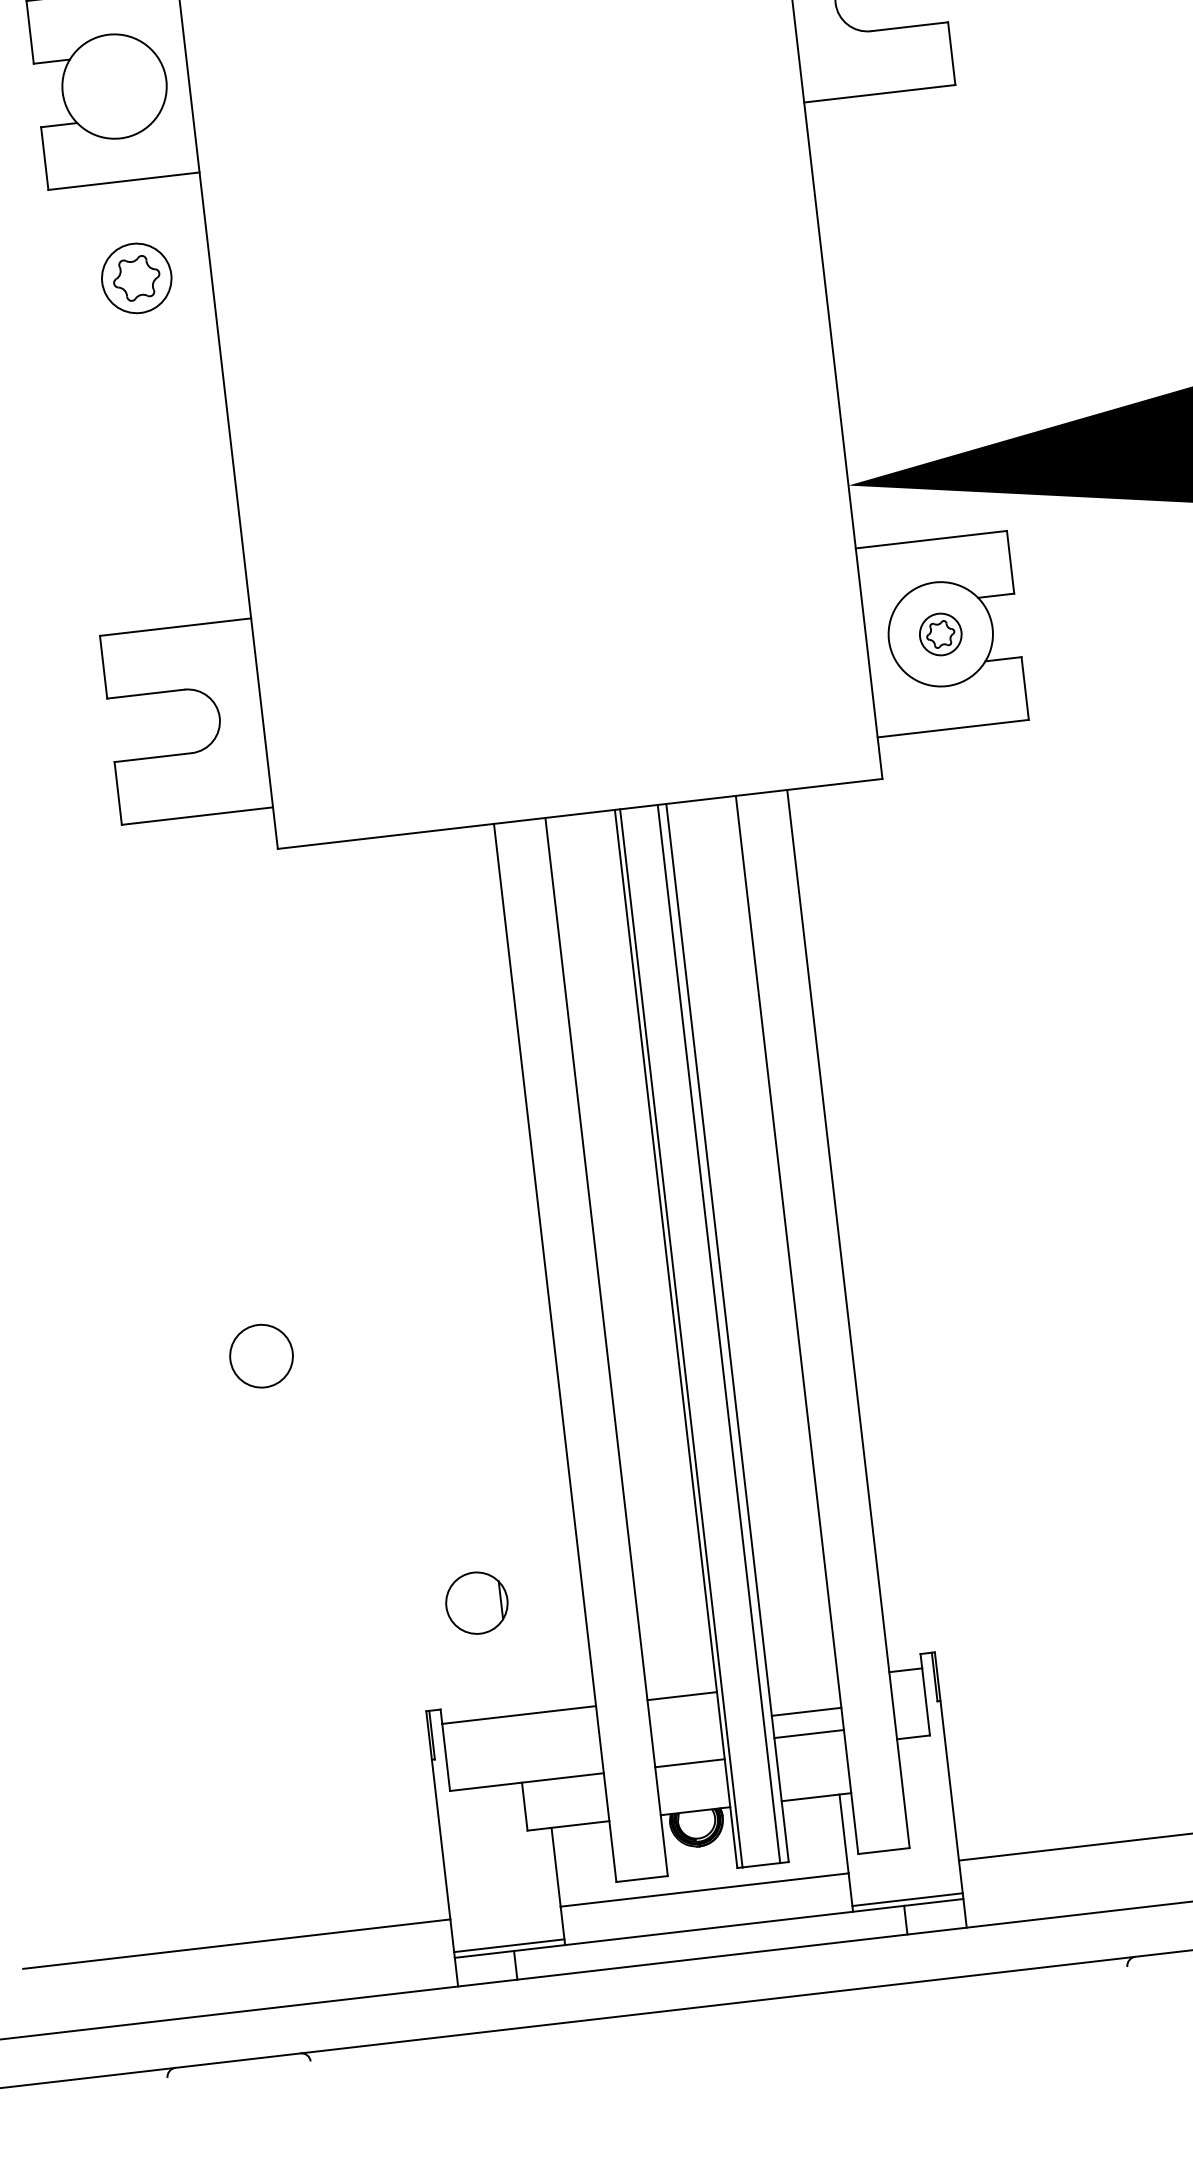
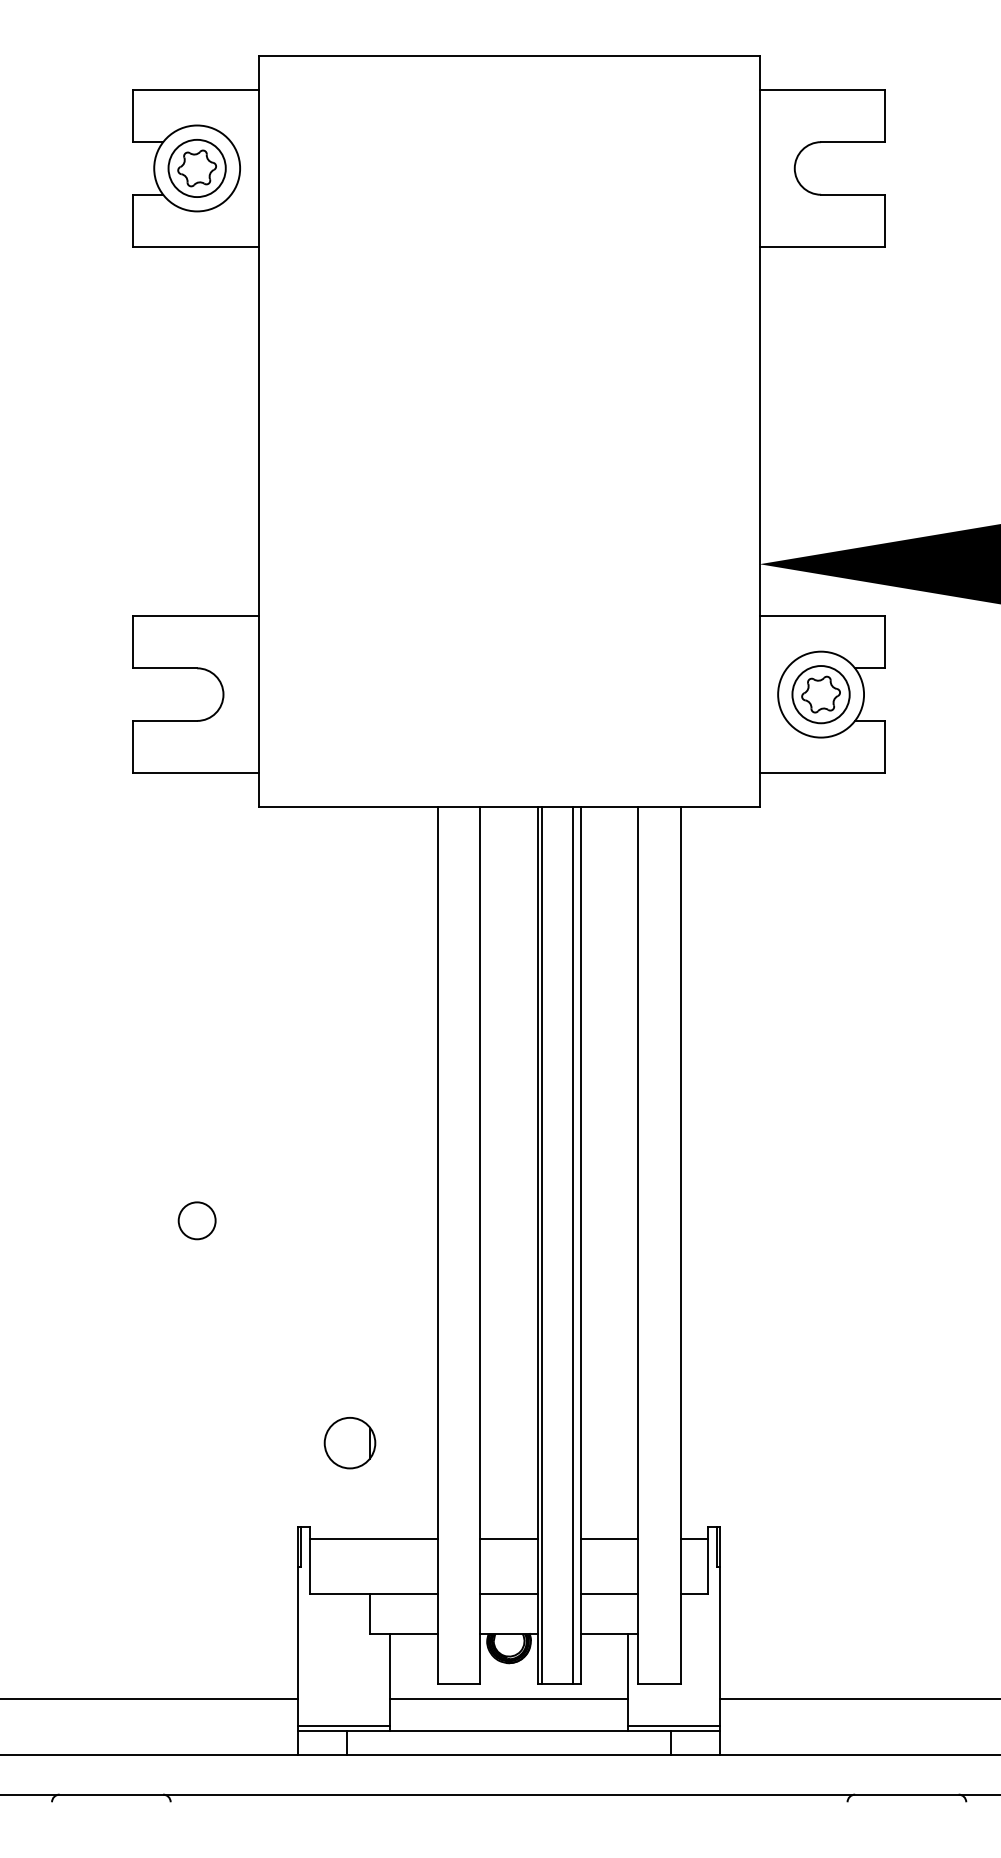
part: (135, 278) -> (196, 168), moved
part: (940, 634) -> (820, 694), size x1.67
circle: (260, 1356) -> (196, 1220), size x0.71
line: (806, 1712) -> (609, 1594), moved
line: (809, 1733) -> (609, 1538), moved

